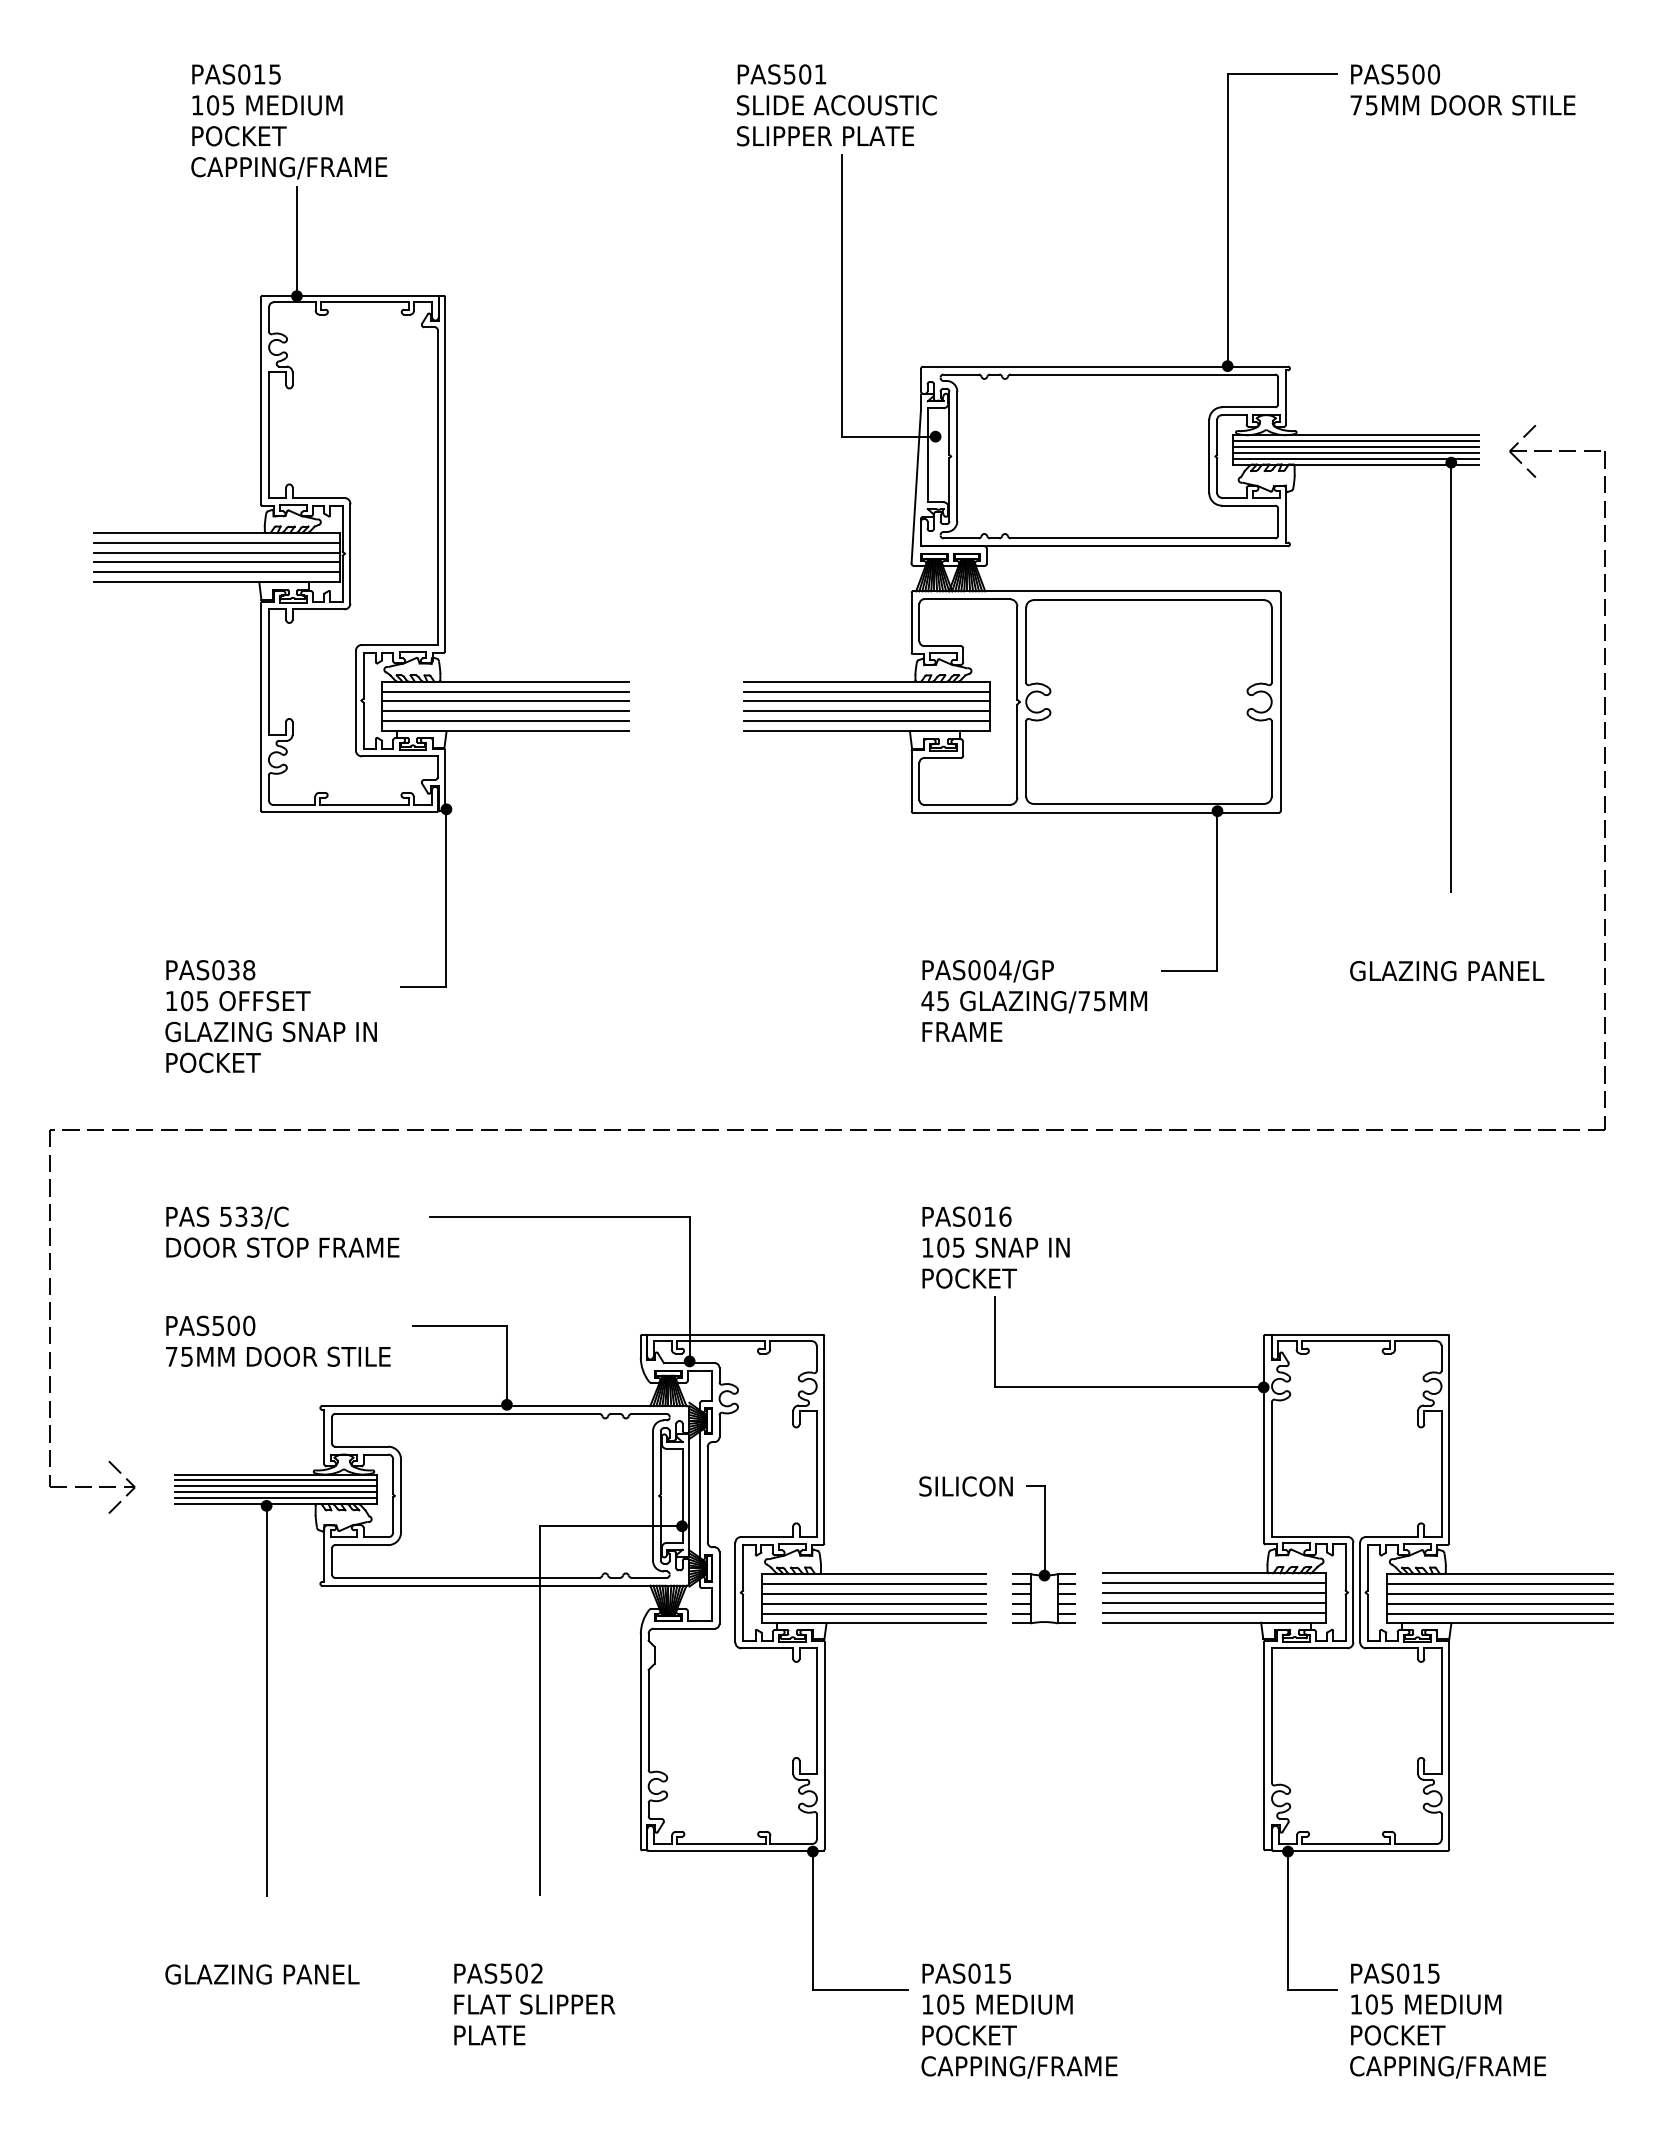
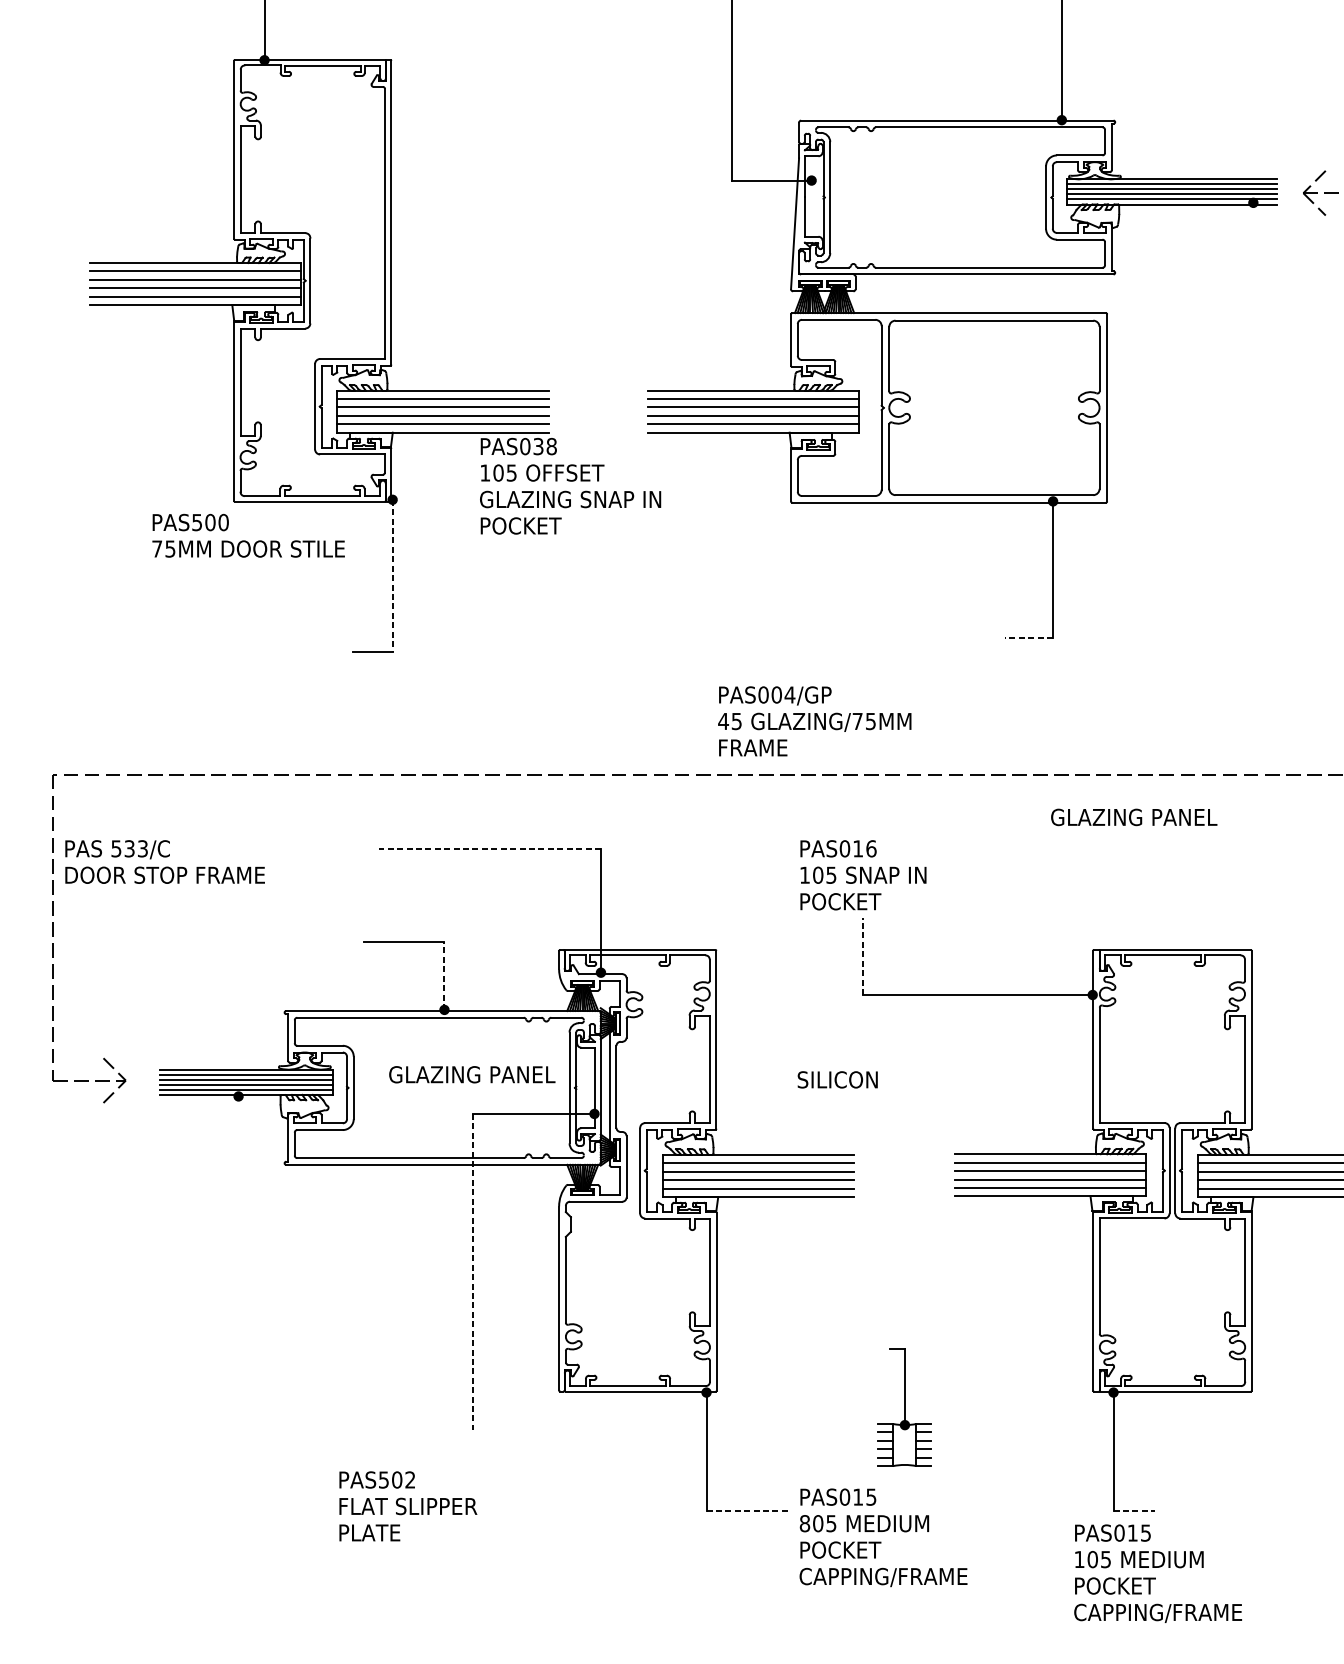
line: (1451, 677) -> (1253, 386), removed
line: (446, 898) -> (392, 576), solid -> dashed
line: (1189, 970) -> (1029, 637), solid -> dashed
text: (1447, 971) -> (1134, 817), moved
text: (1034, 1000) -> (814, 720), moved
text: (270, 1016) -> (569, 486), moved
line: (560, 1216) -> (490, 848), solid -> dashed
text: (282, 1231) -> (164, 861), moved
text: (278, 1340) -> (248, 535), moved
line: (995, 1341) -> (862, 955), solid -> dashed
line: (506, 1365) -> (444, 976), solid -> dashed
part: (1043, 1554) -> (904, 1407), moved
line: (266, 1700) -> (238, 1263), removed
line: (539, 1710) -> (472, 1271), solid -> dashed
text: (262, 1974) -> (472, 1074), moved
line: (860, 1990) -> (747, 1511), solid -> dashed
line: (1312, 1990) -> (1134, 1511), solid -> dashed
text: (534, 2004) -> (408, 1506), moved
text: (927, 2004) -> (804, 1523), 105 -> 805
text: (1448, 2020) -> (1158, 1573), moved

